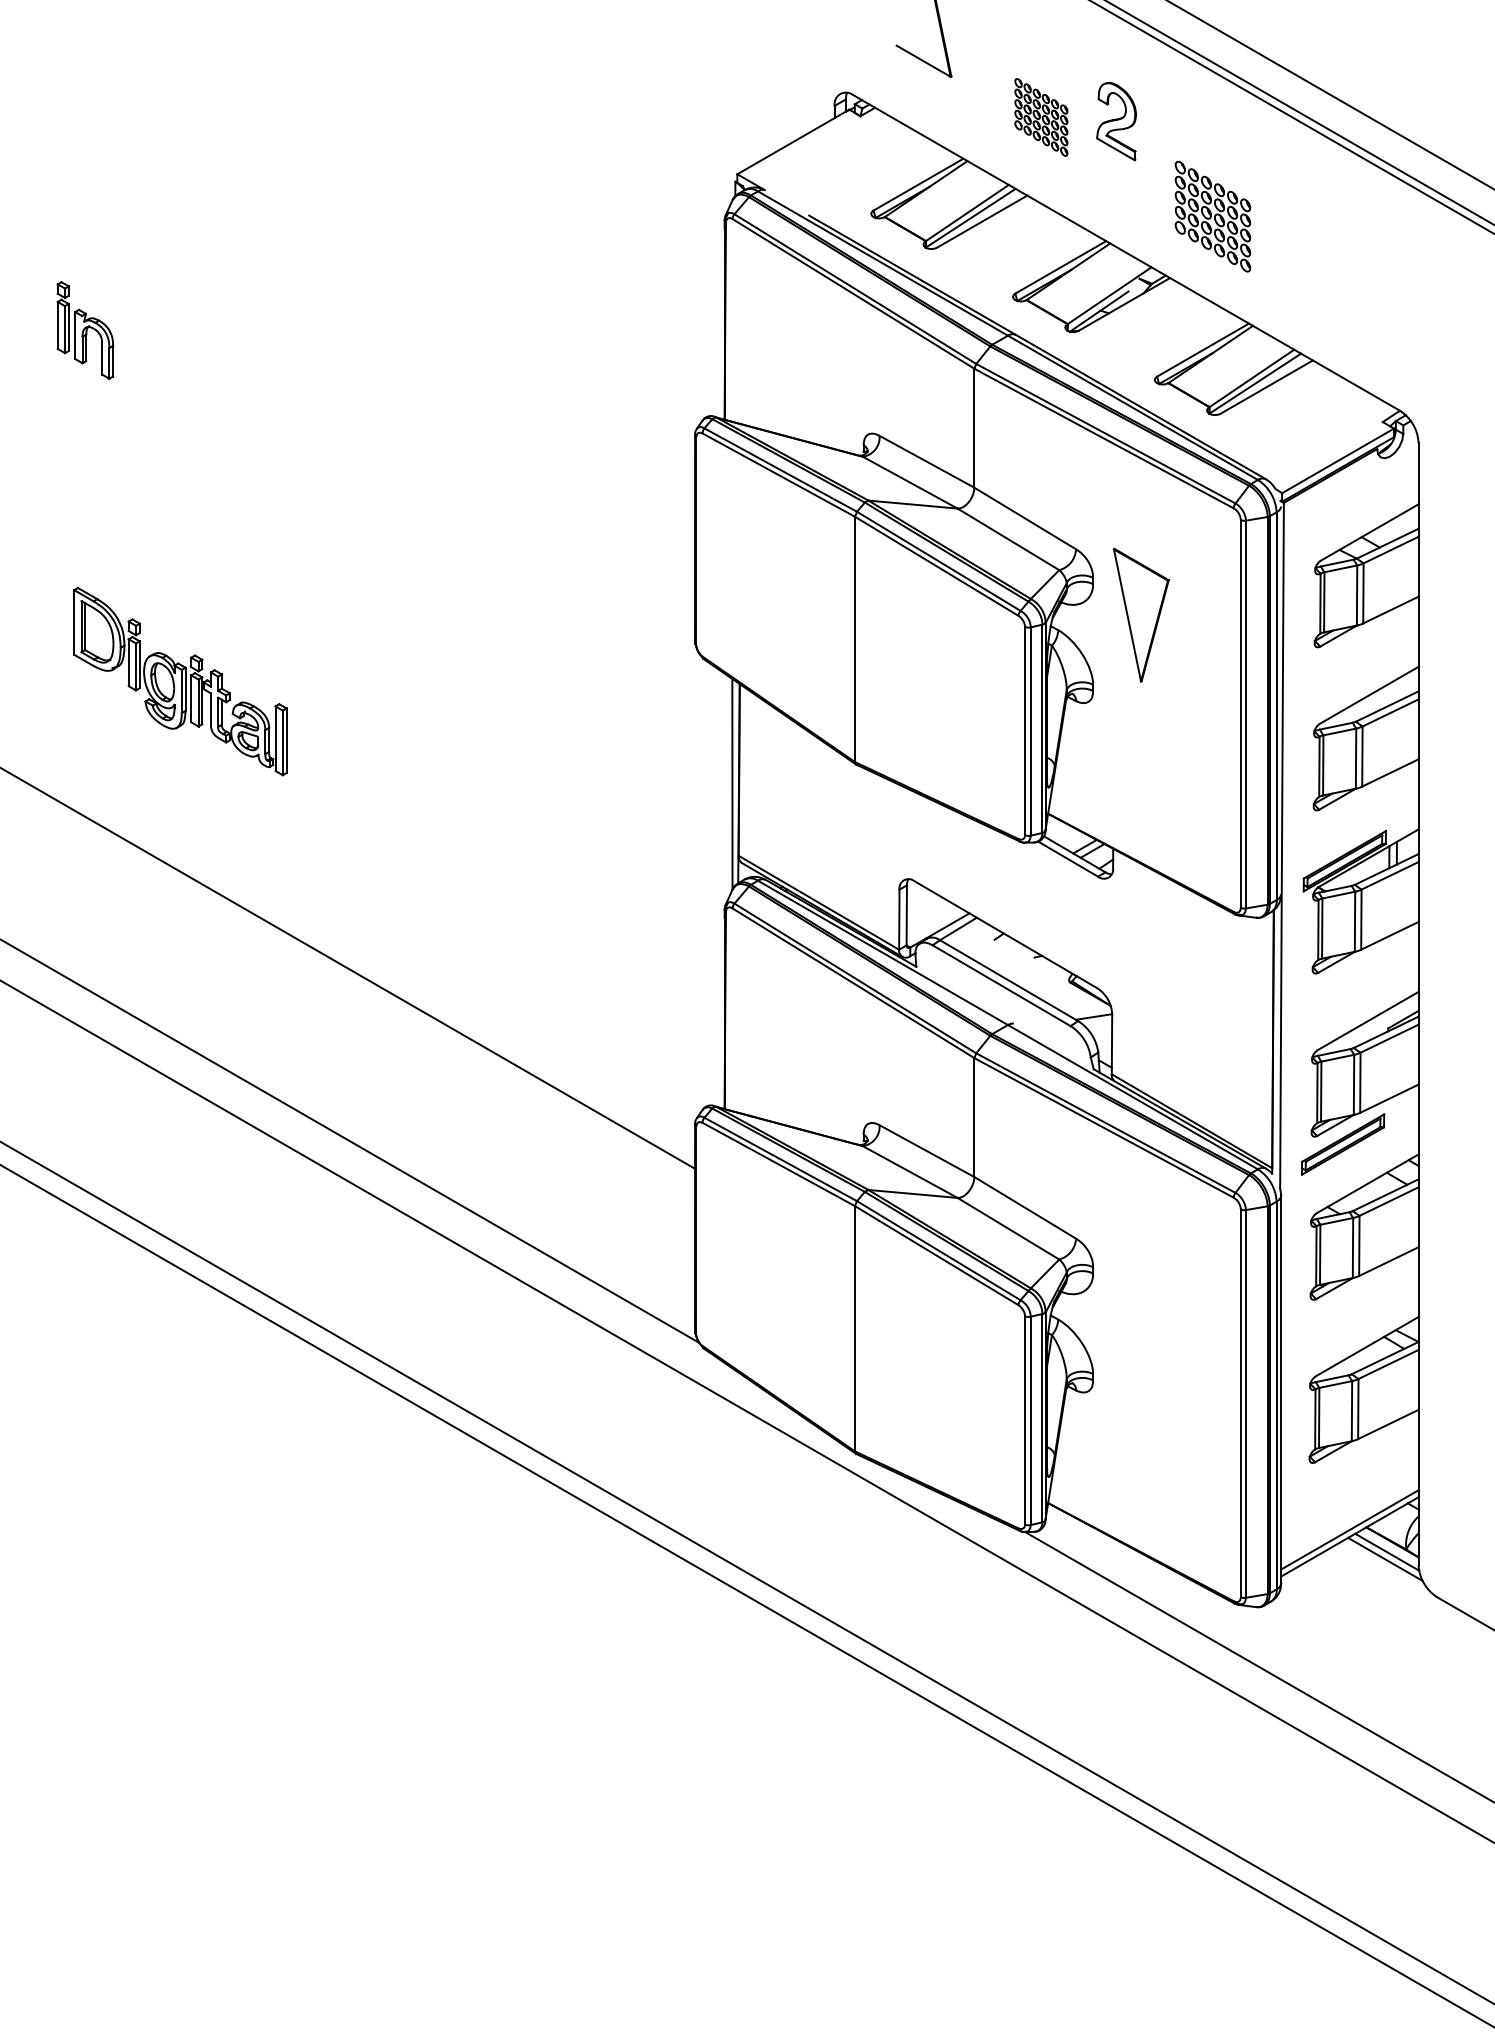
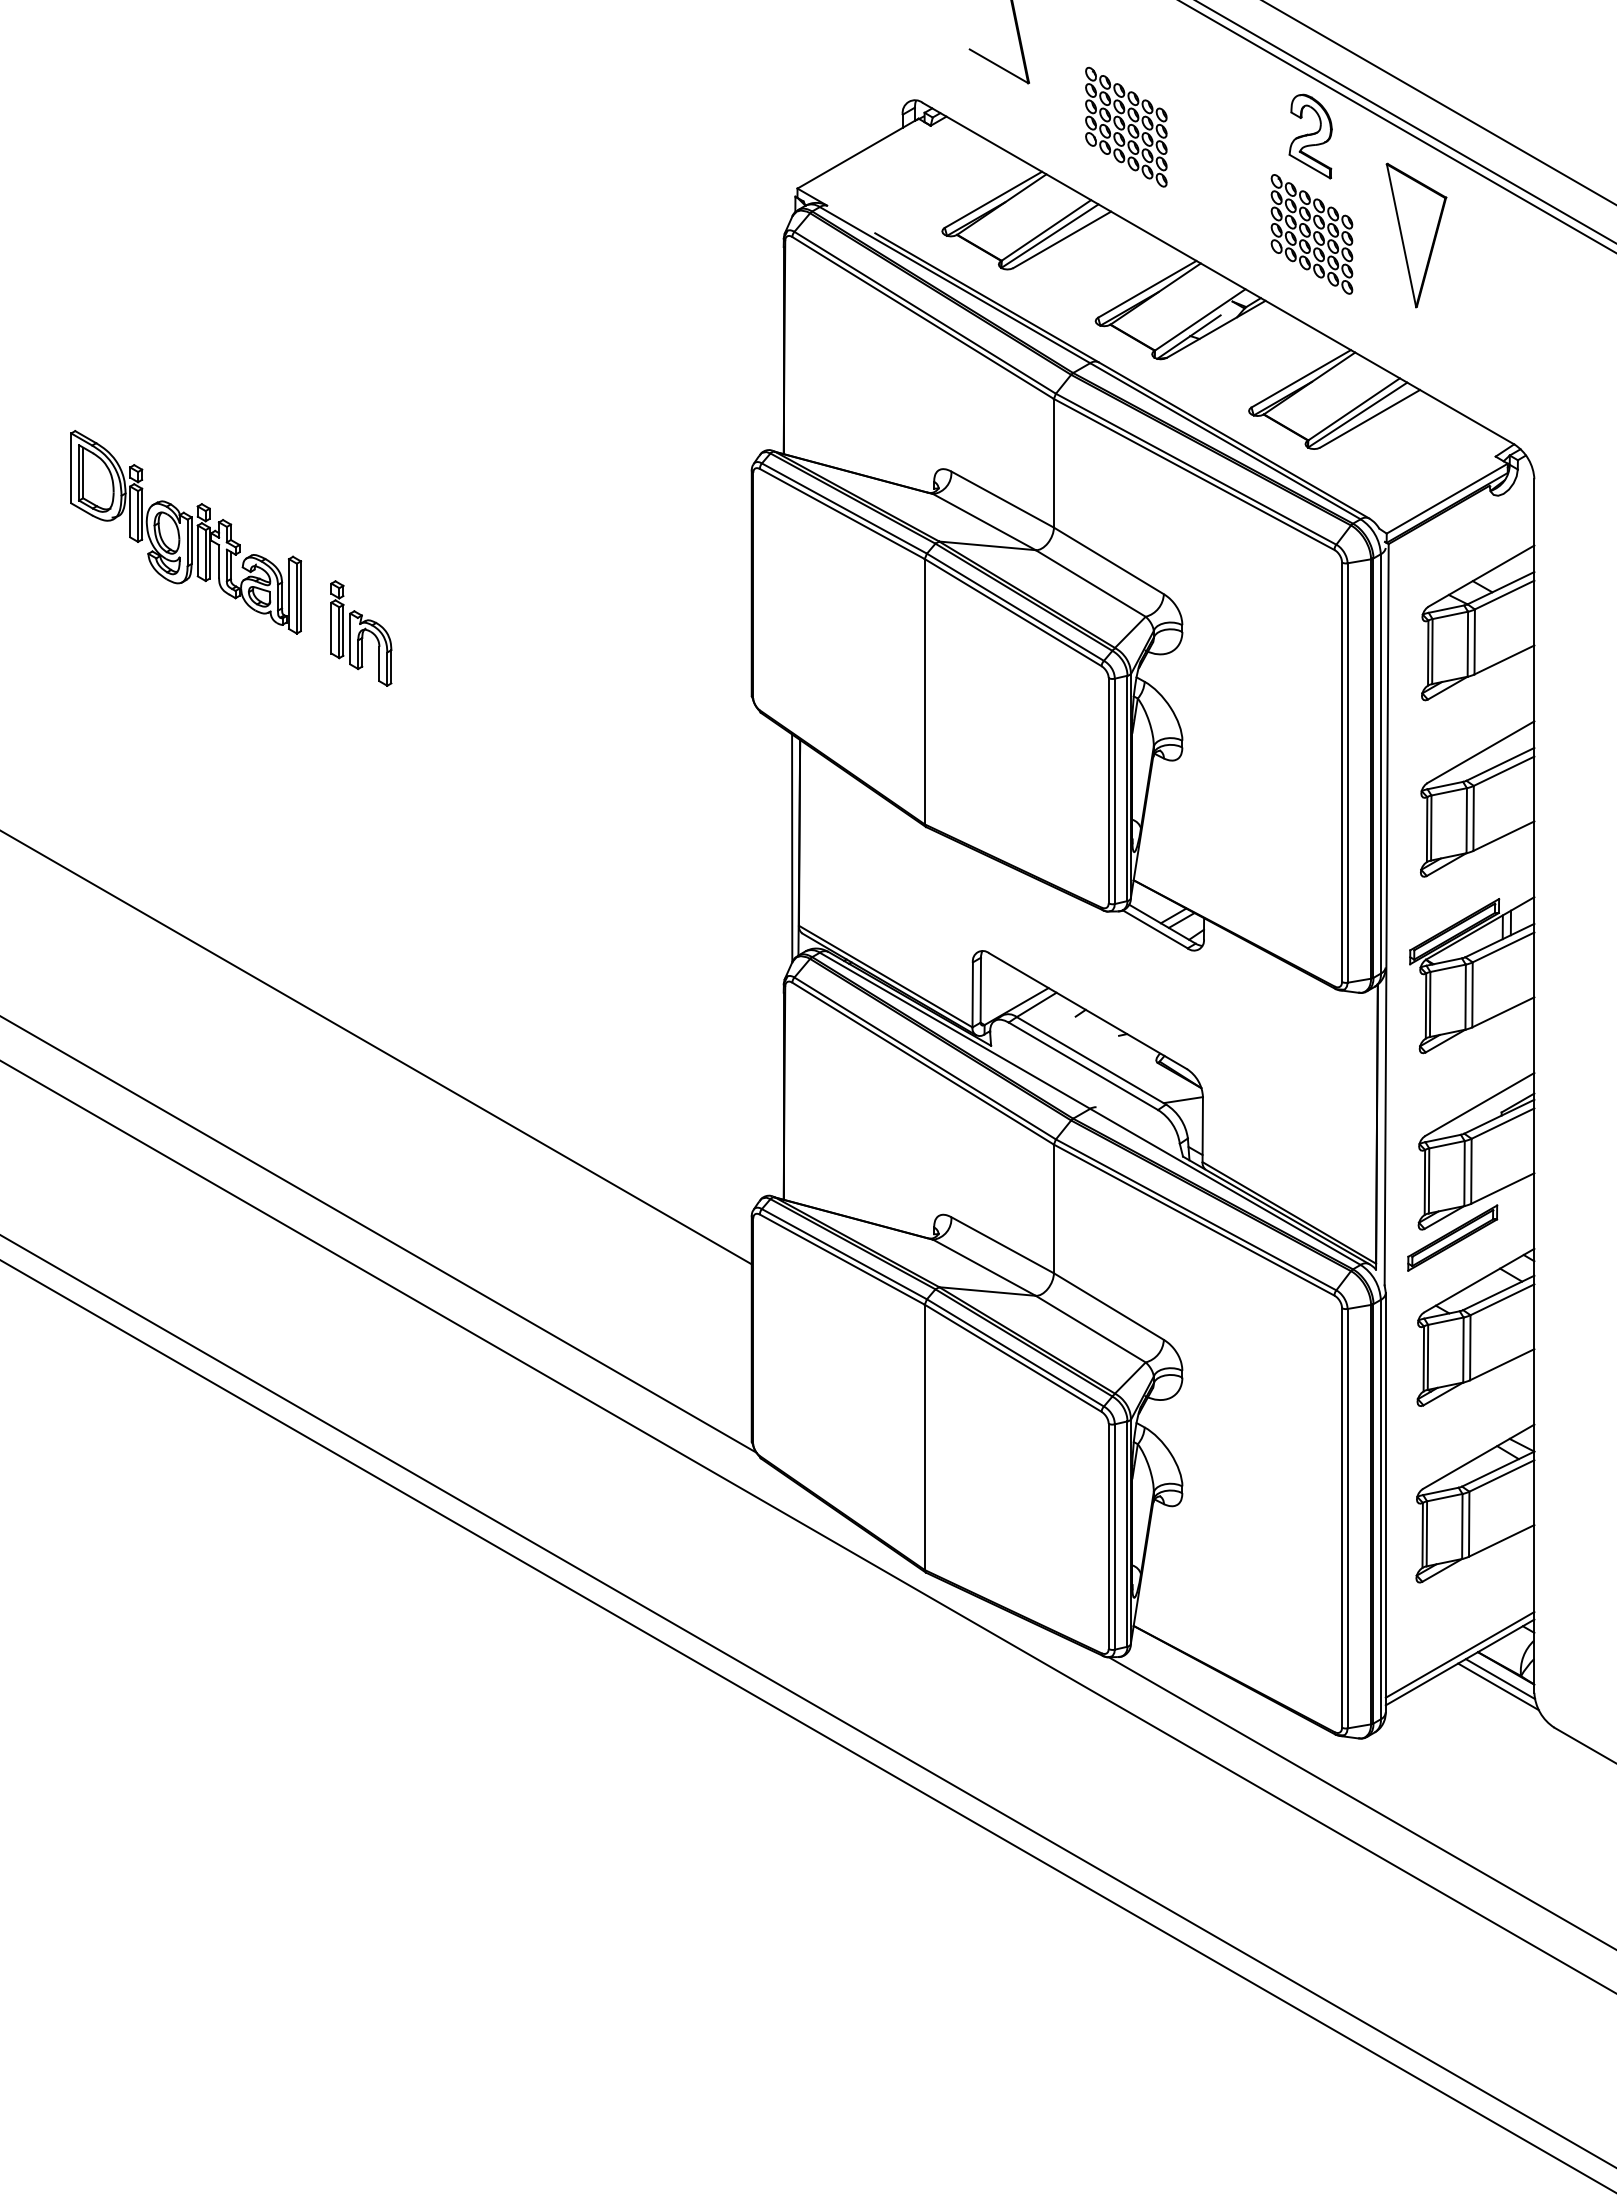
part: (1041, 116) -> (1126, 126), size x1.43
part: (1116, 121) -> (1310, 136), moved
part: (85, 330) -> (361, 633), moved
part: (1141, 615) -> (1416, 235), moved
part: (180, 681) -> (186, 532), moved

